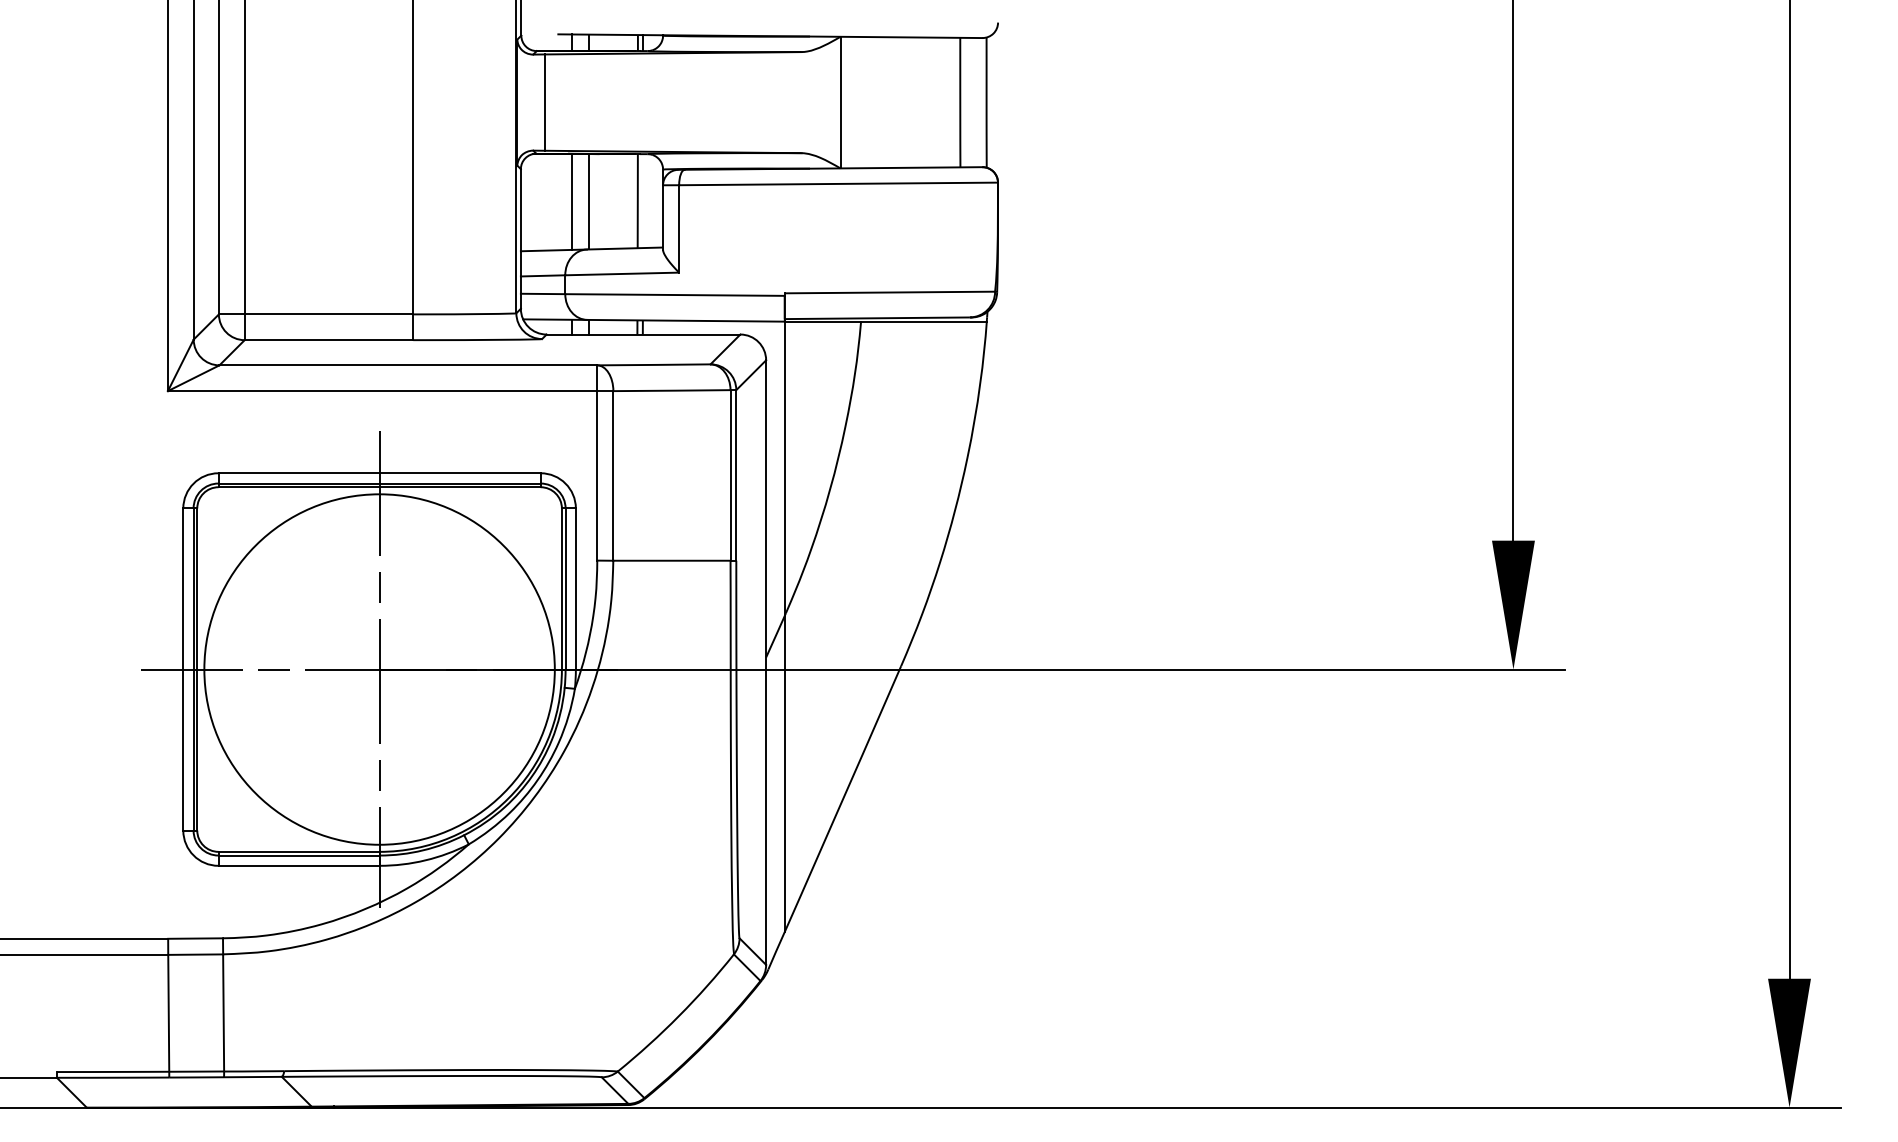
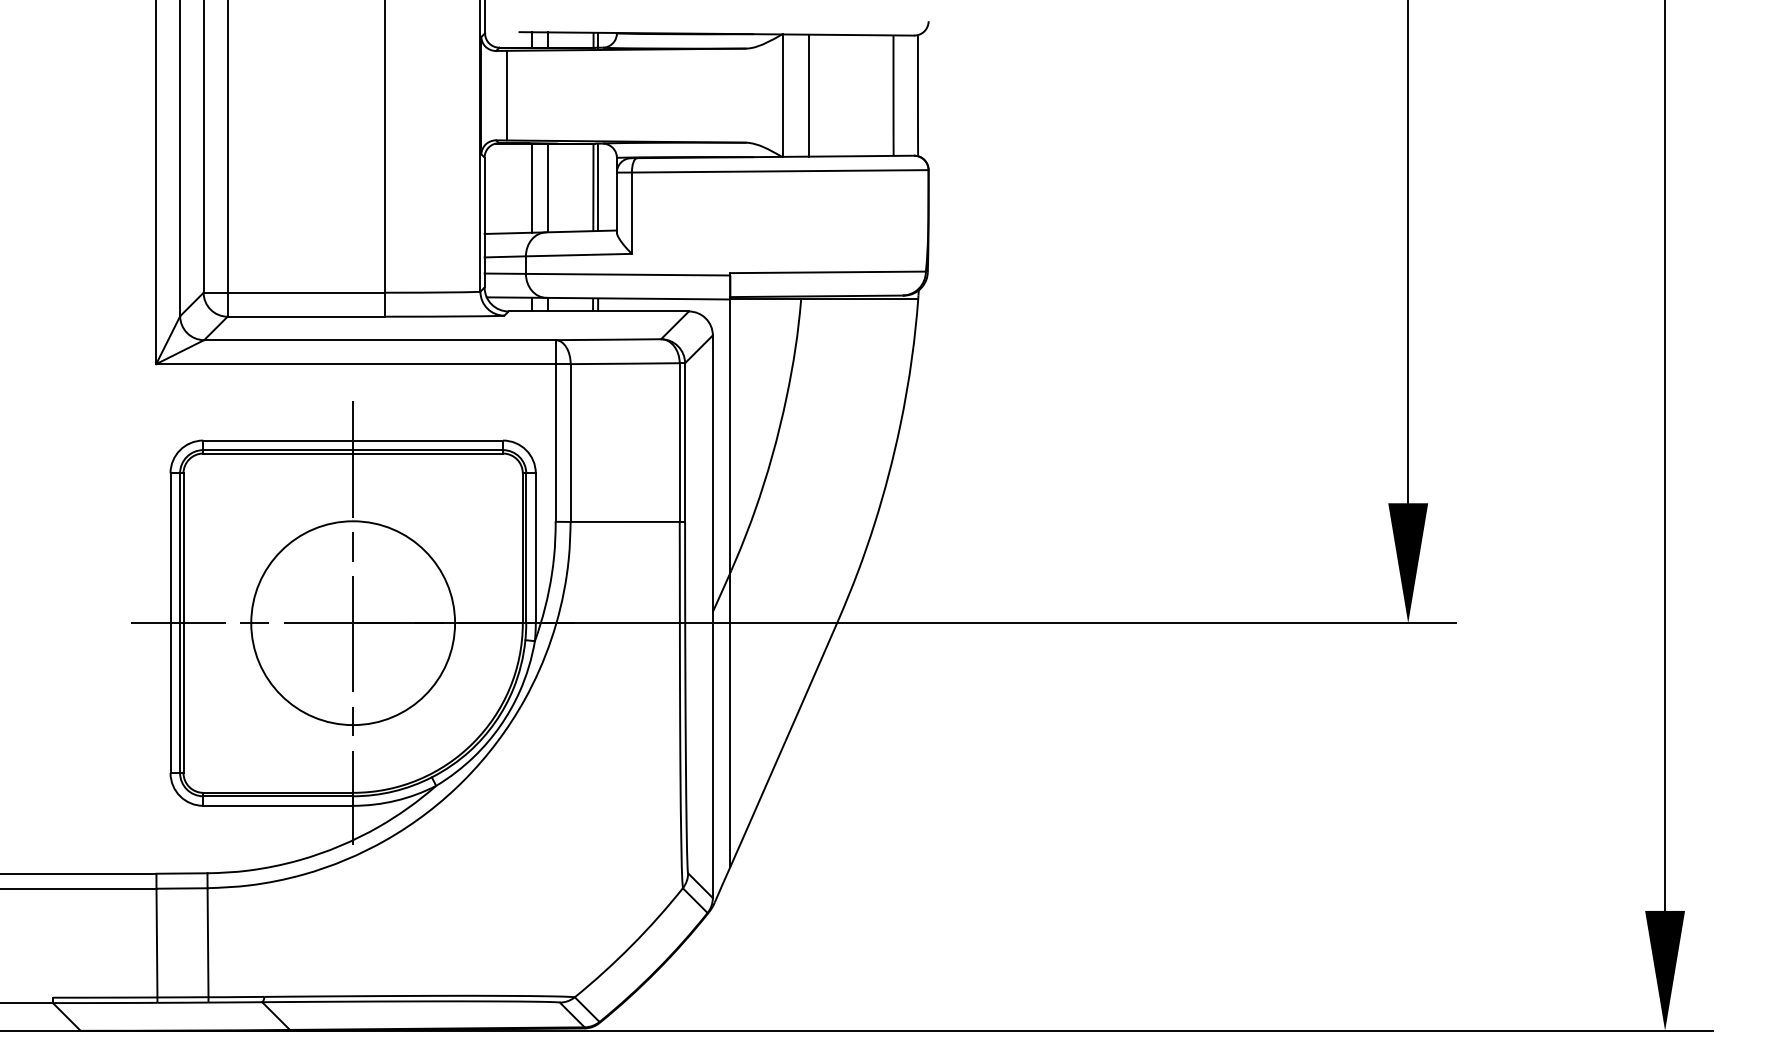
line: (869, 102) -> (809, 95), added
line: (643, 201) -> (598, 187), added
circle: (379, 669) -> (353, 623), size x0.62

